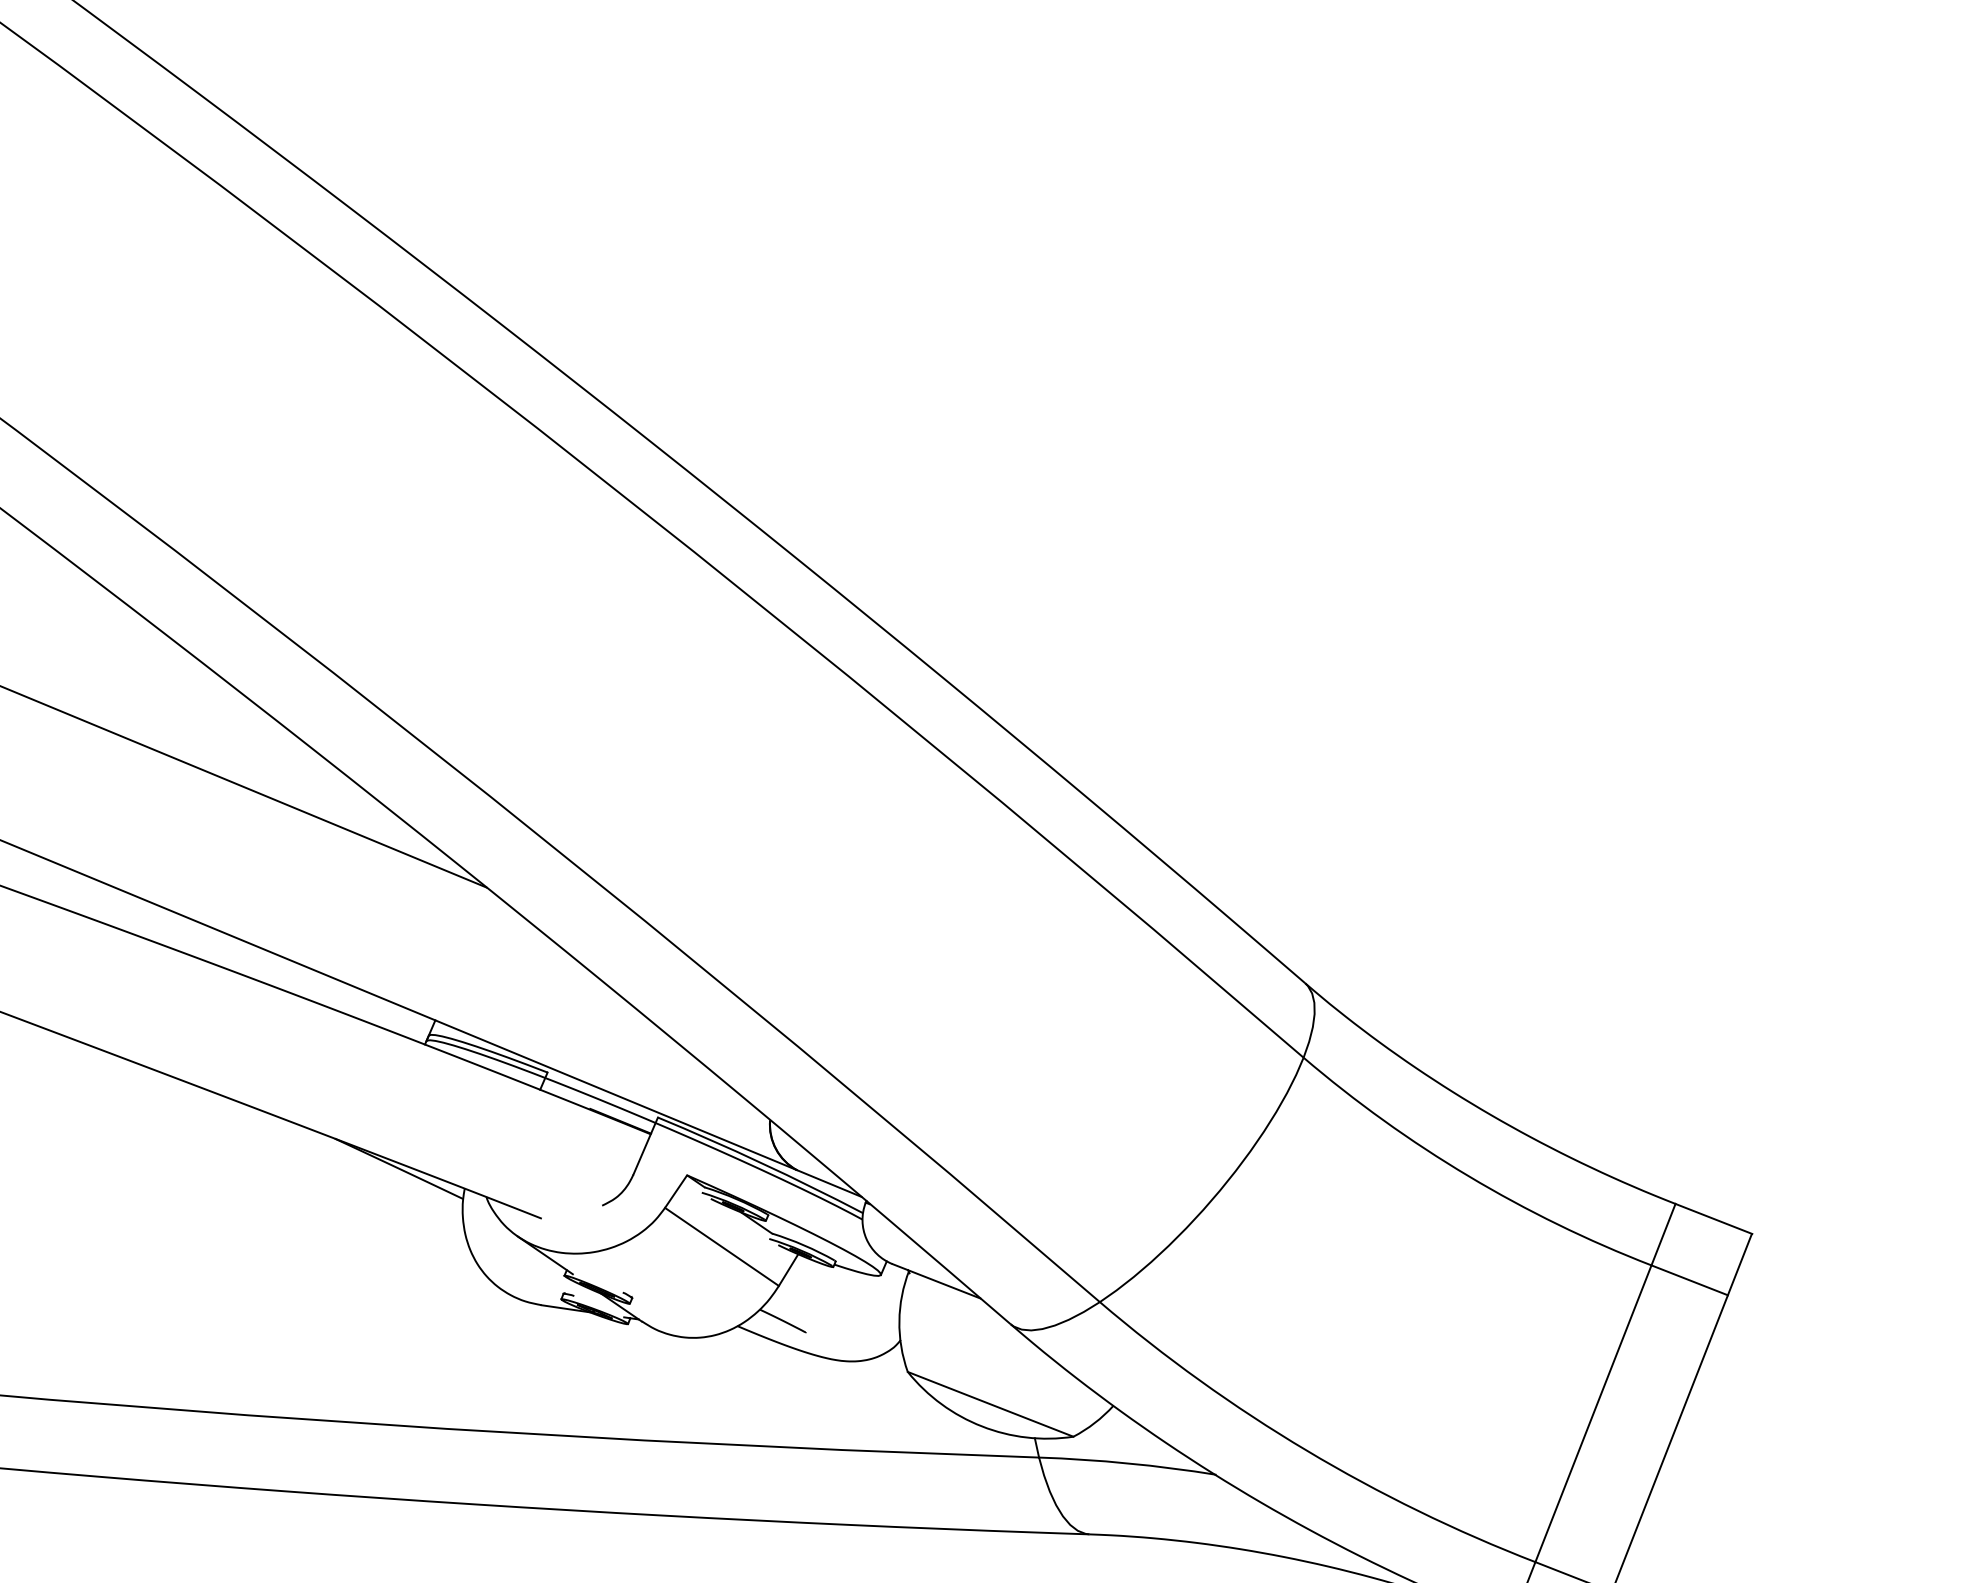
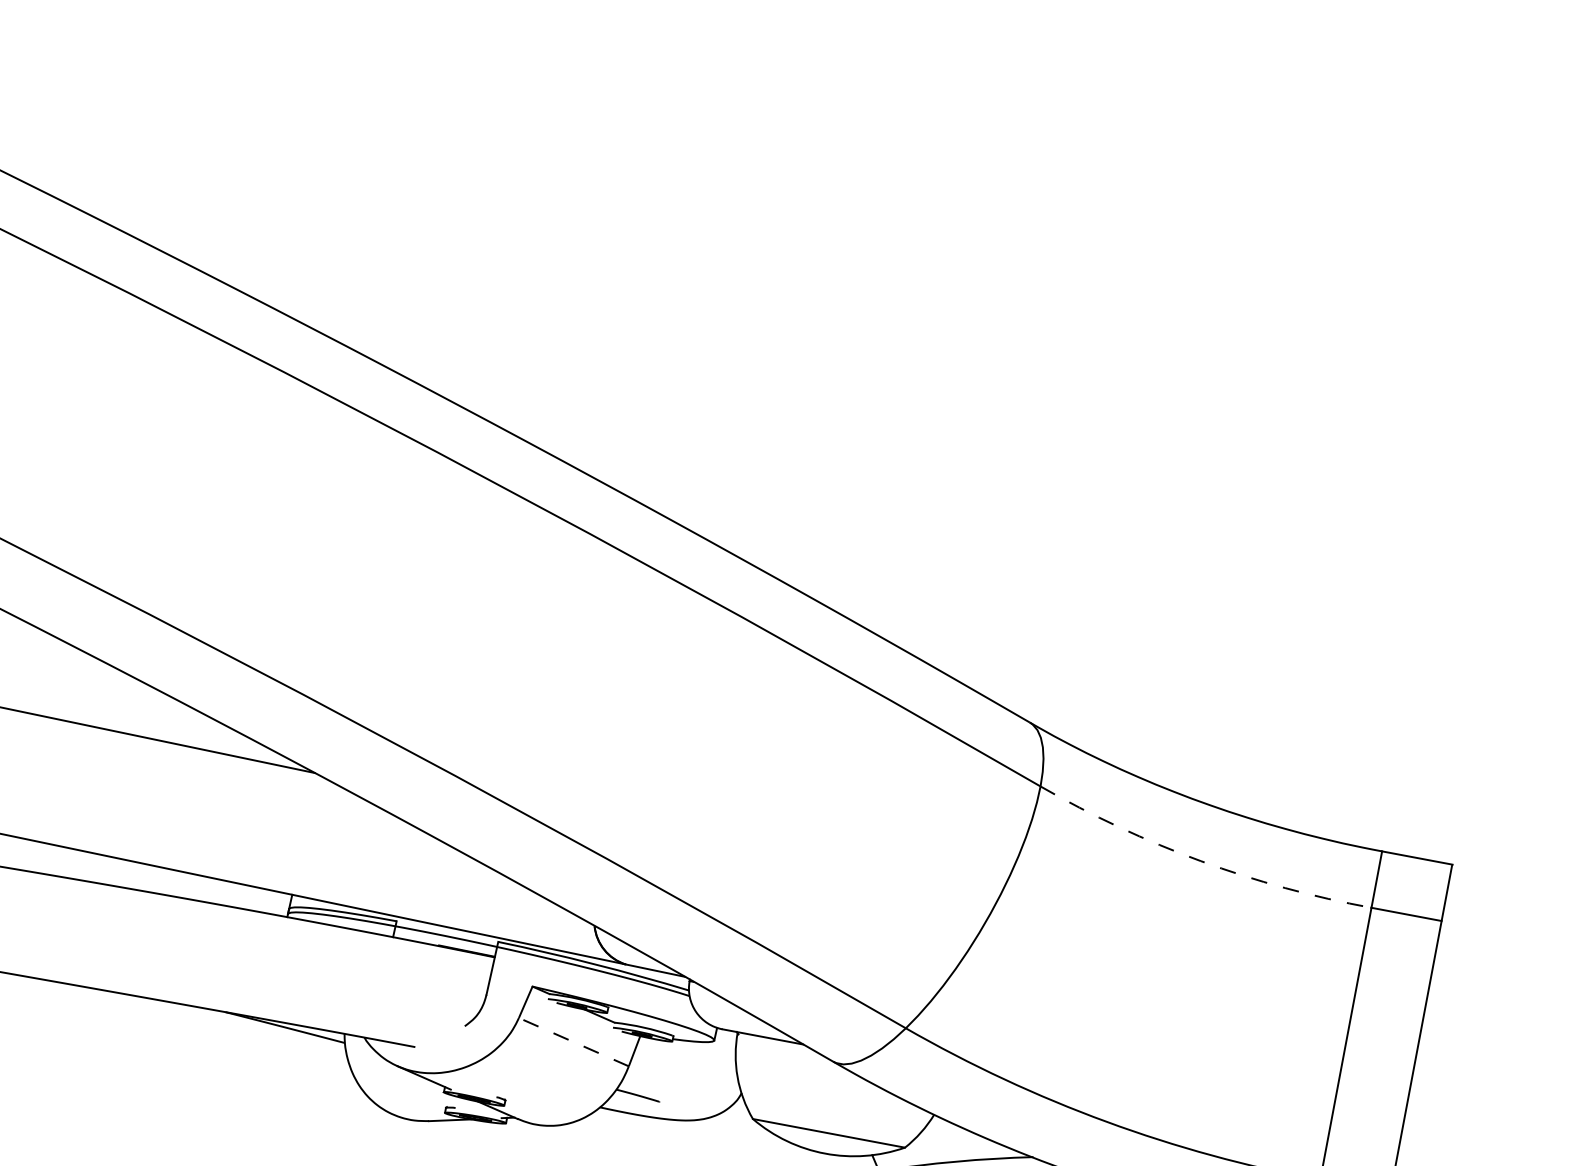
arc: (1468, 1176) -> (1200, 861), solid -> dashed
line: (721, 1246) -> (573, 1041), solid -> dashed

